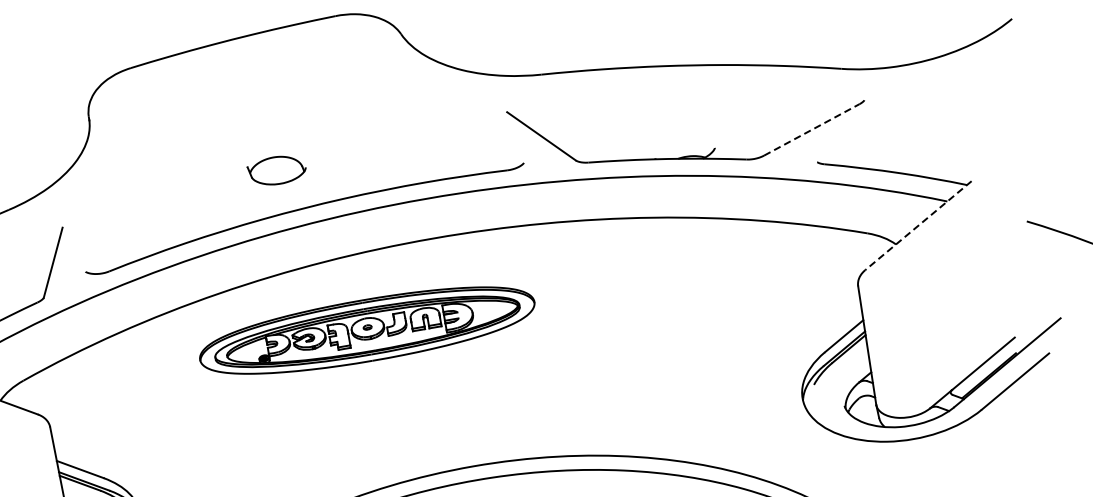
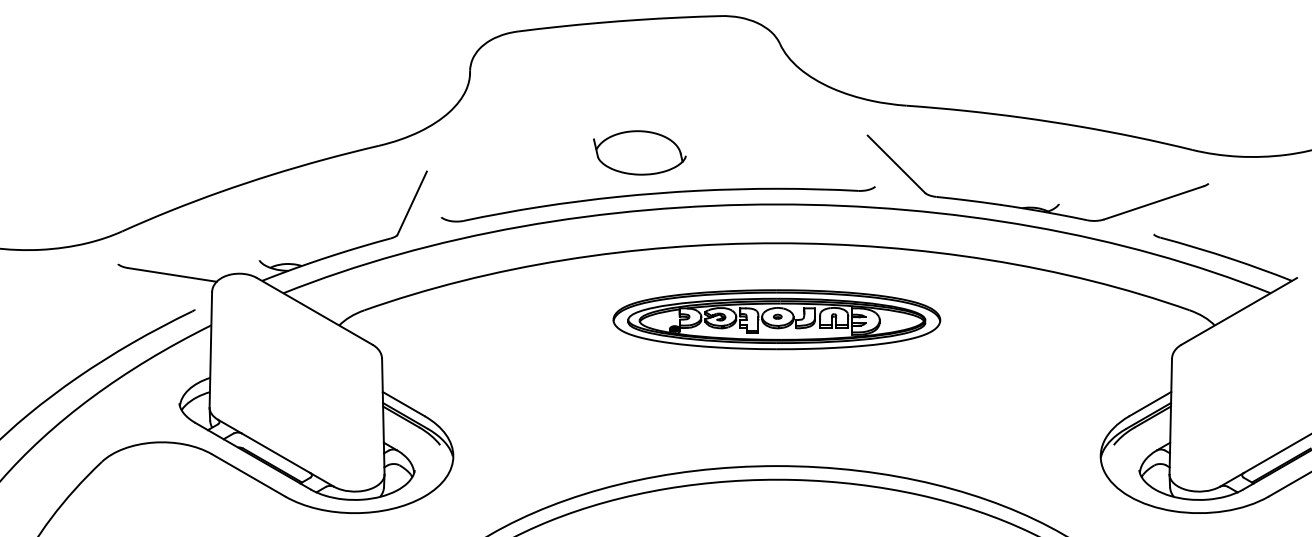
line: (812, 129) -> (1154, 202), dashed -> solid
part: (276, 170) -> (639, 152), size x1.67
line: (918, 225) -> (1239, 311), dashed -> solid
part: (366, 330) -> (776, 319), moved

